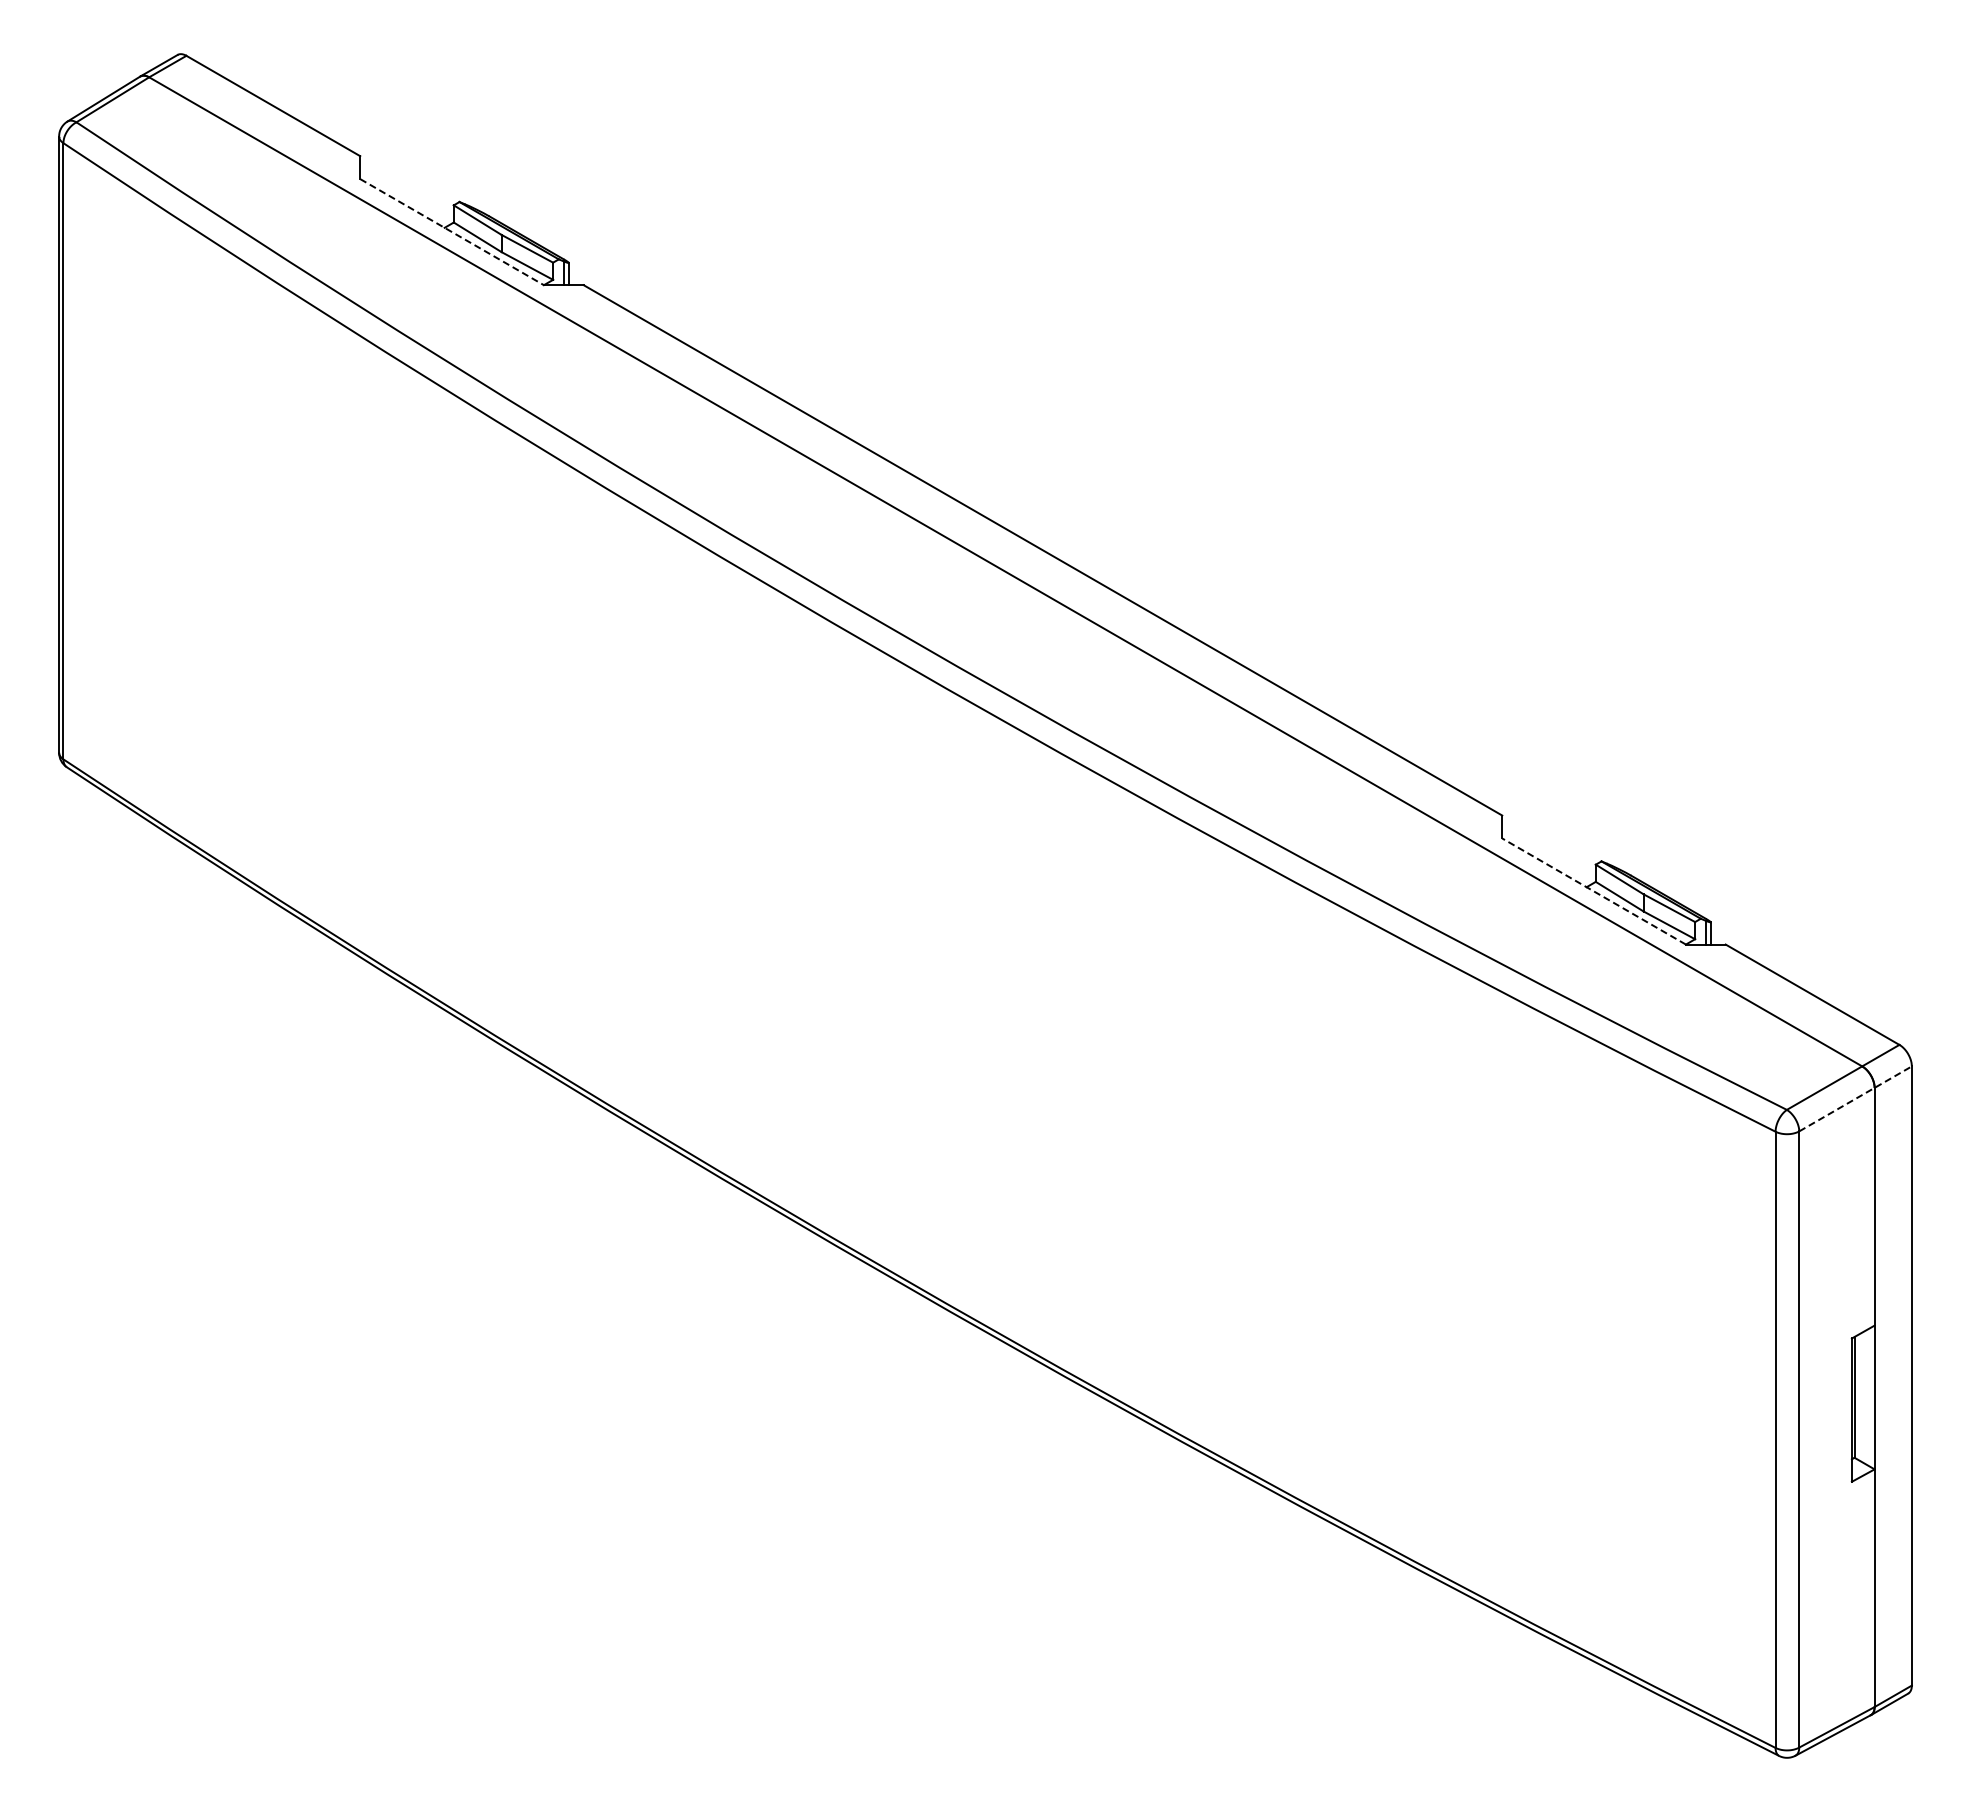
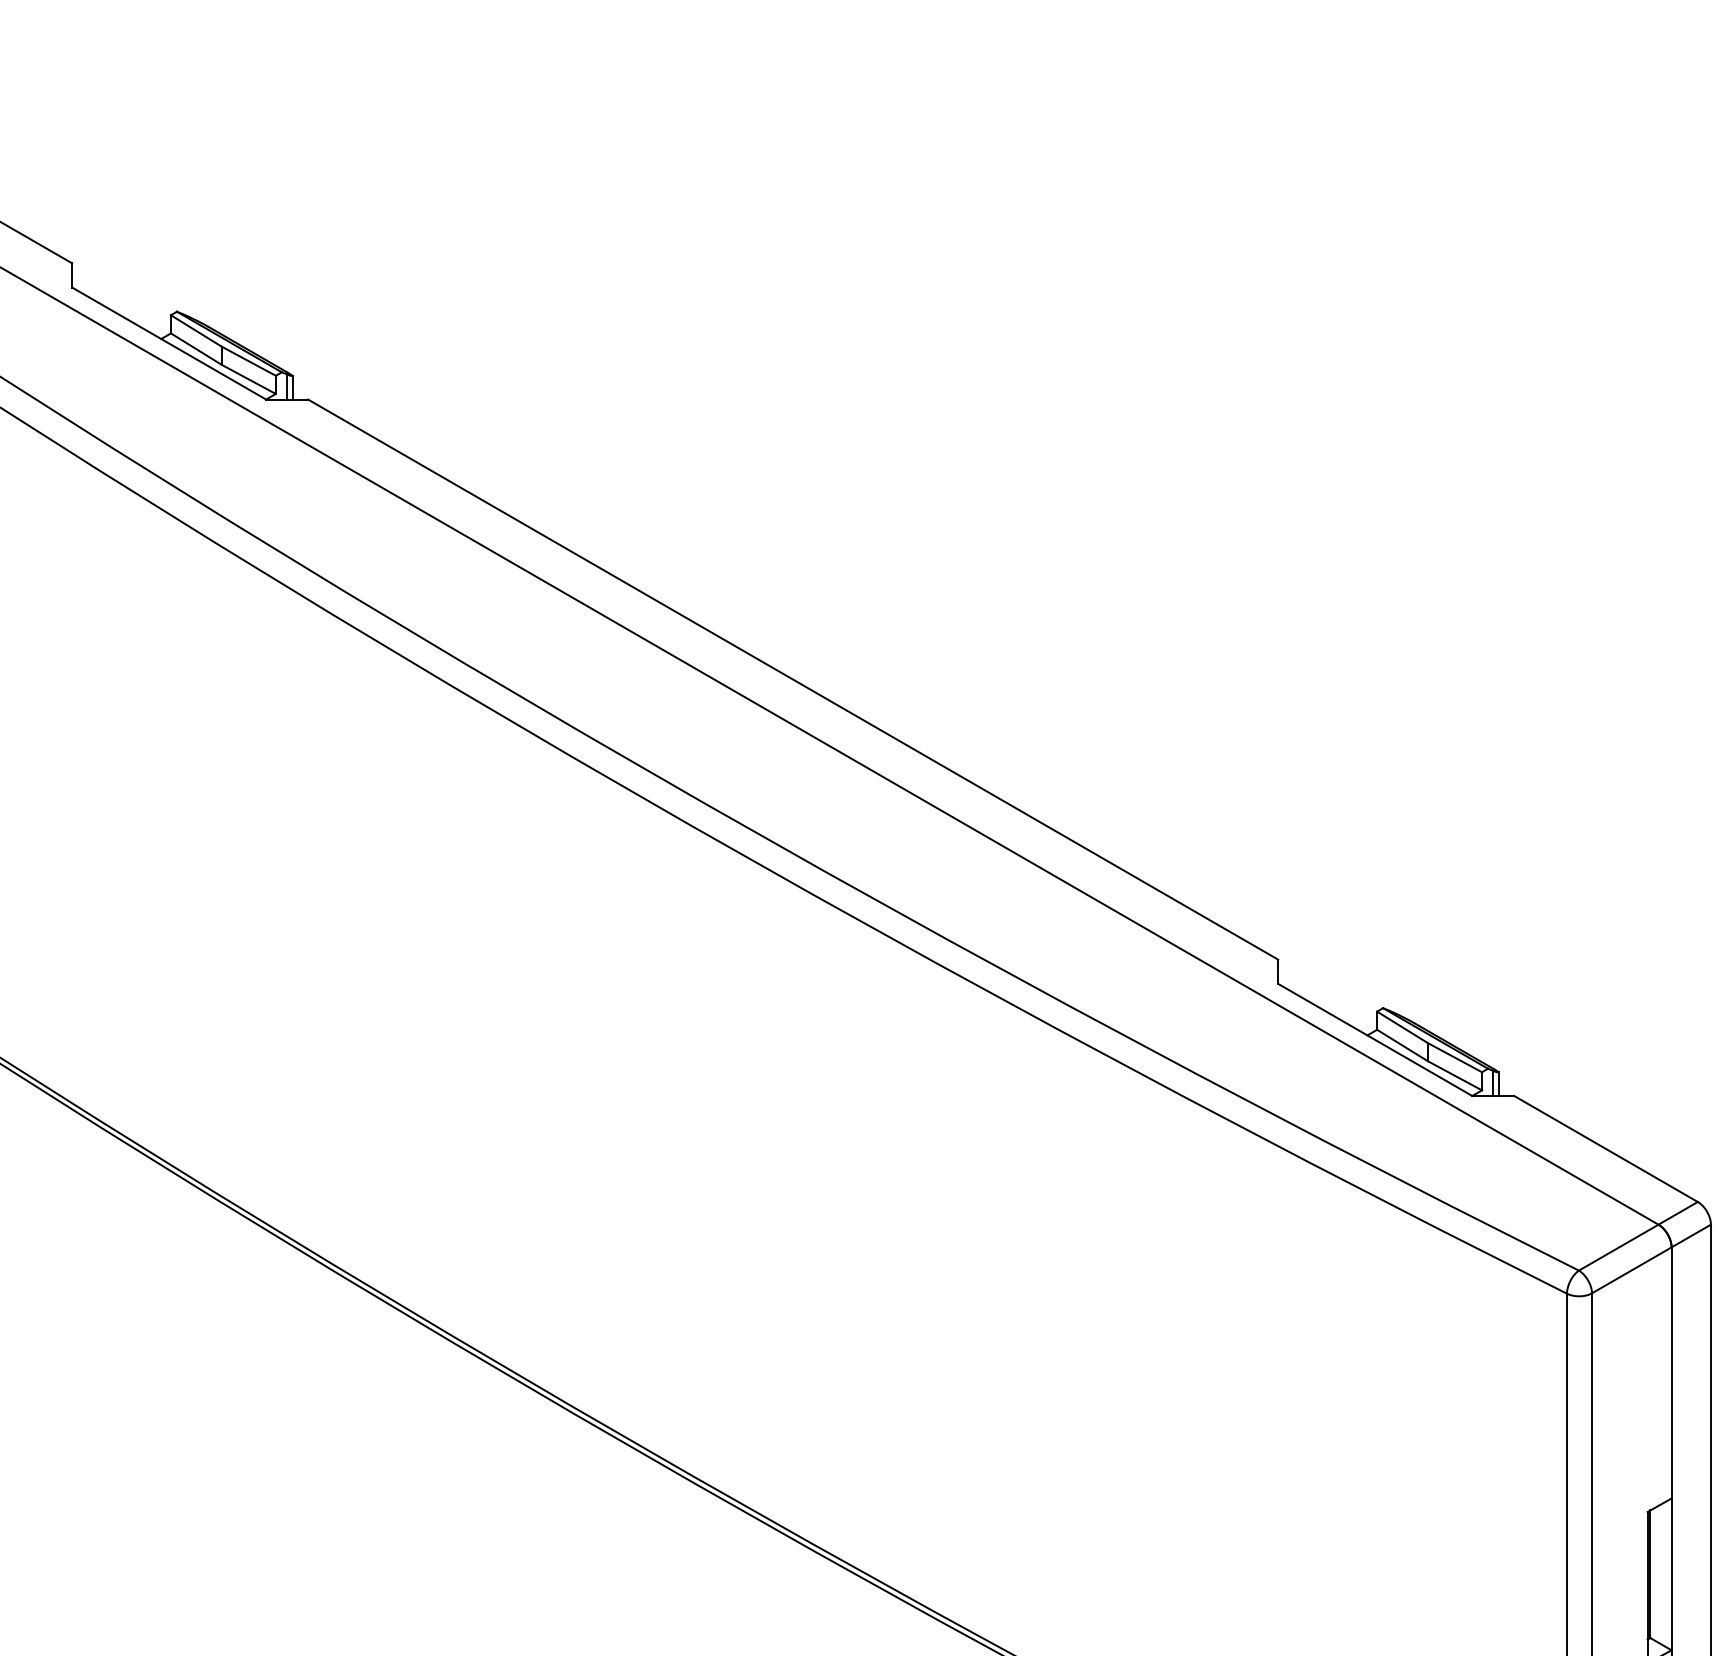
line: (452, 232) -> (169, 343), dashed -> solid
line: (1593, 891) -> (1374, 1039), dashed -> solid
line: (1856, 1098) -> (1652, 1258), dashed -> solid

